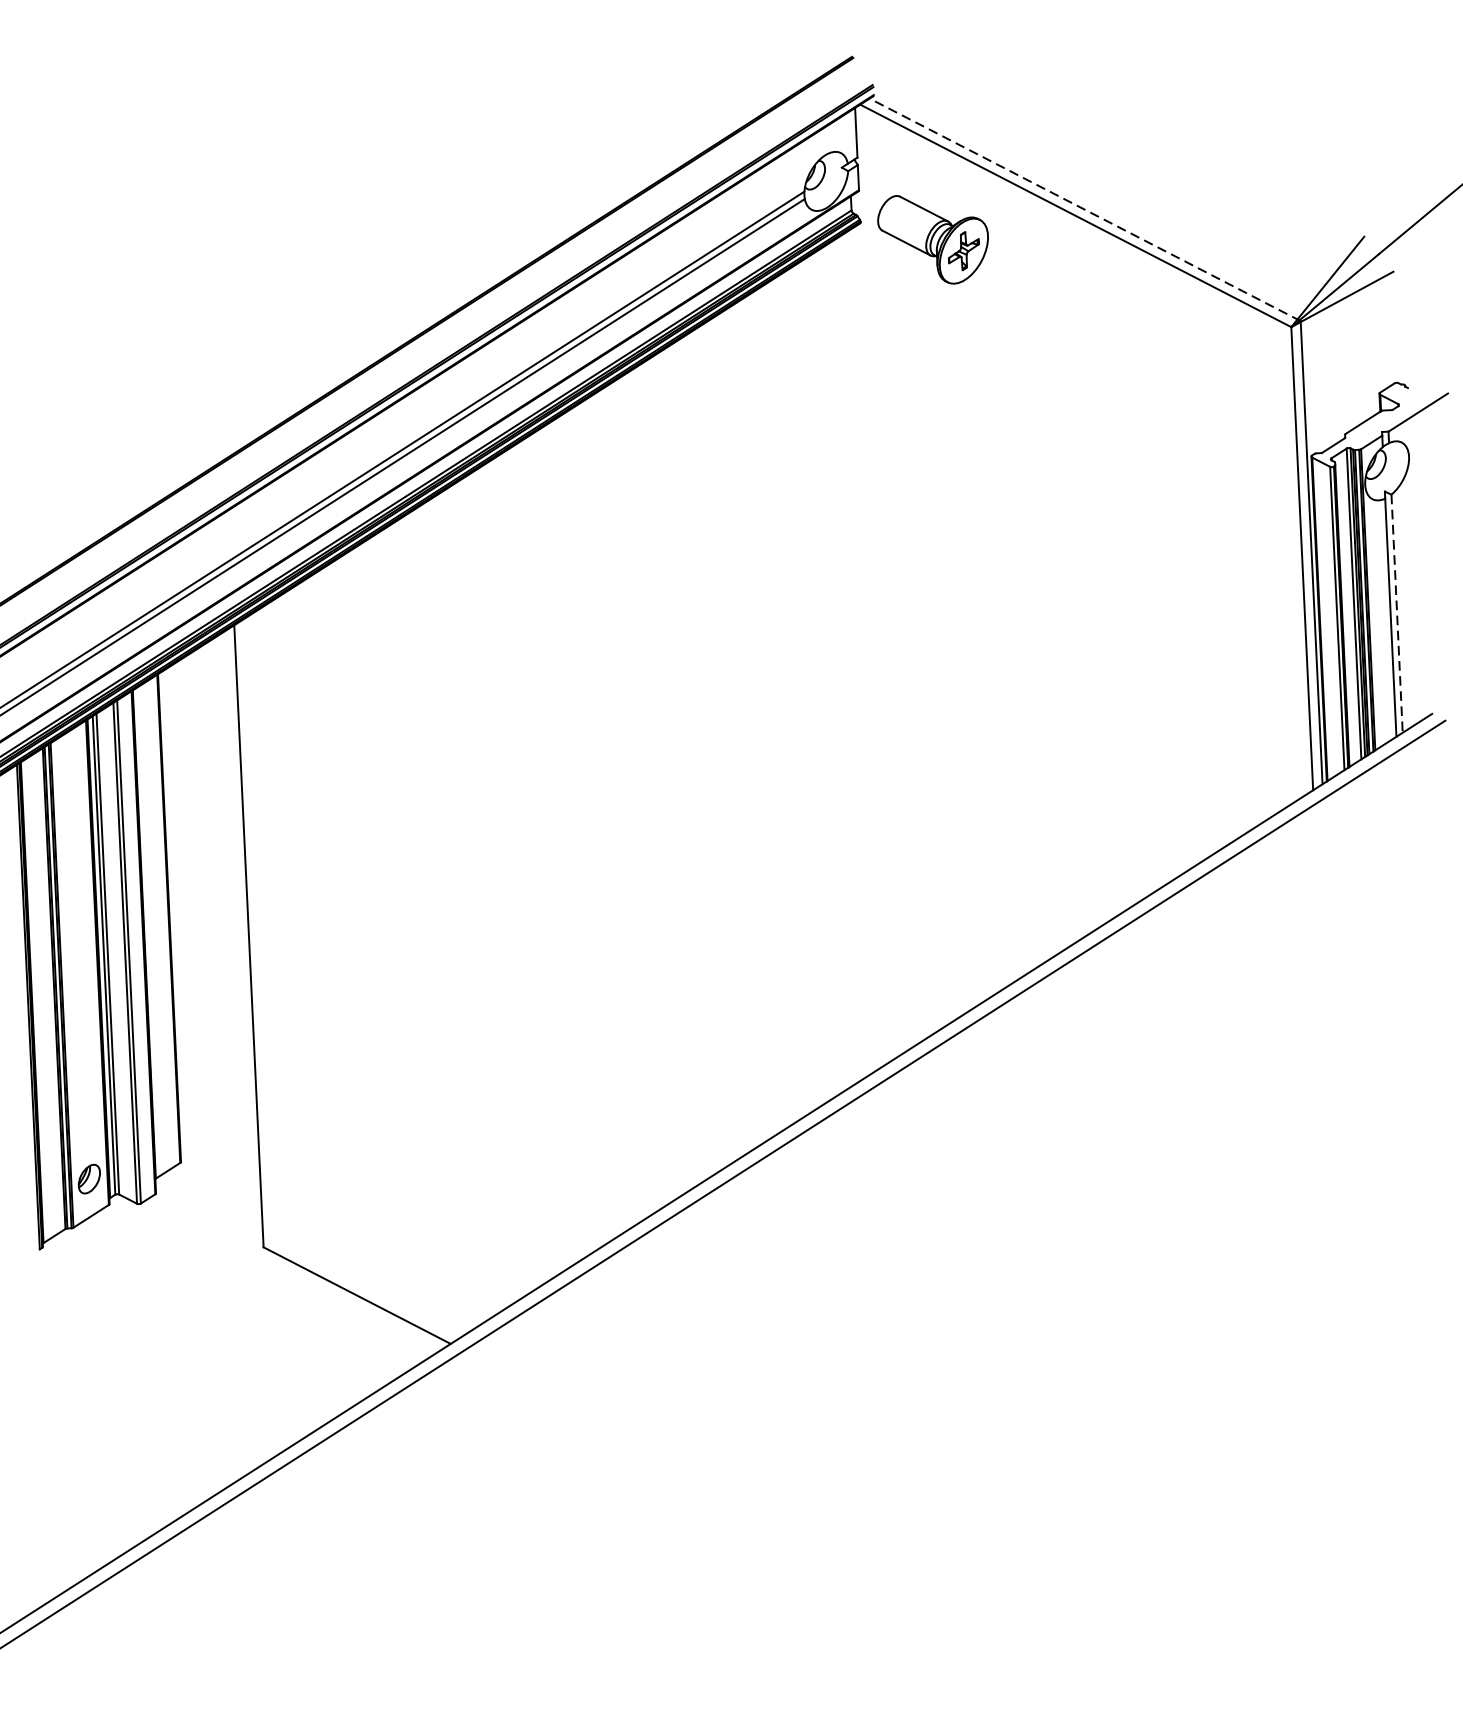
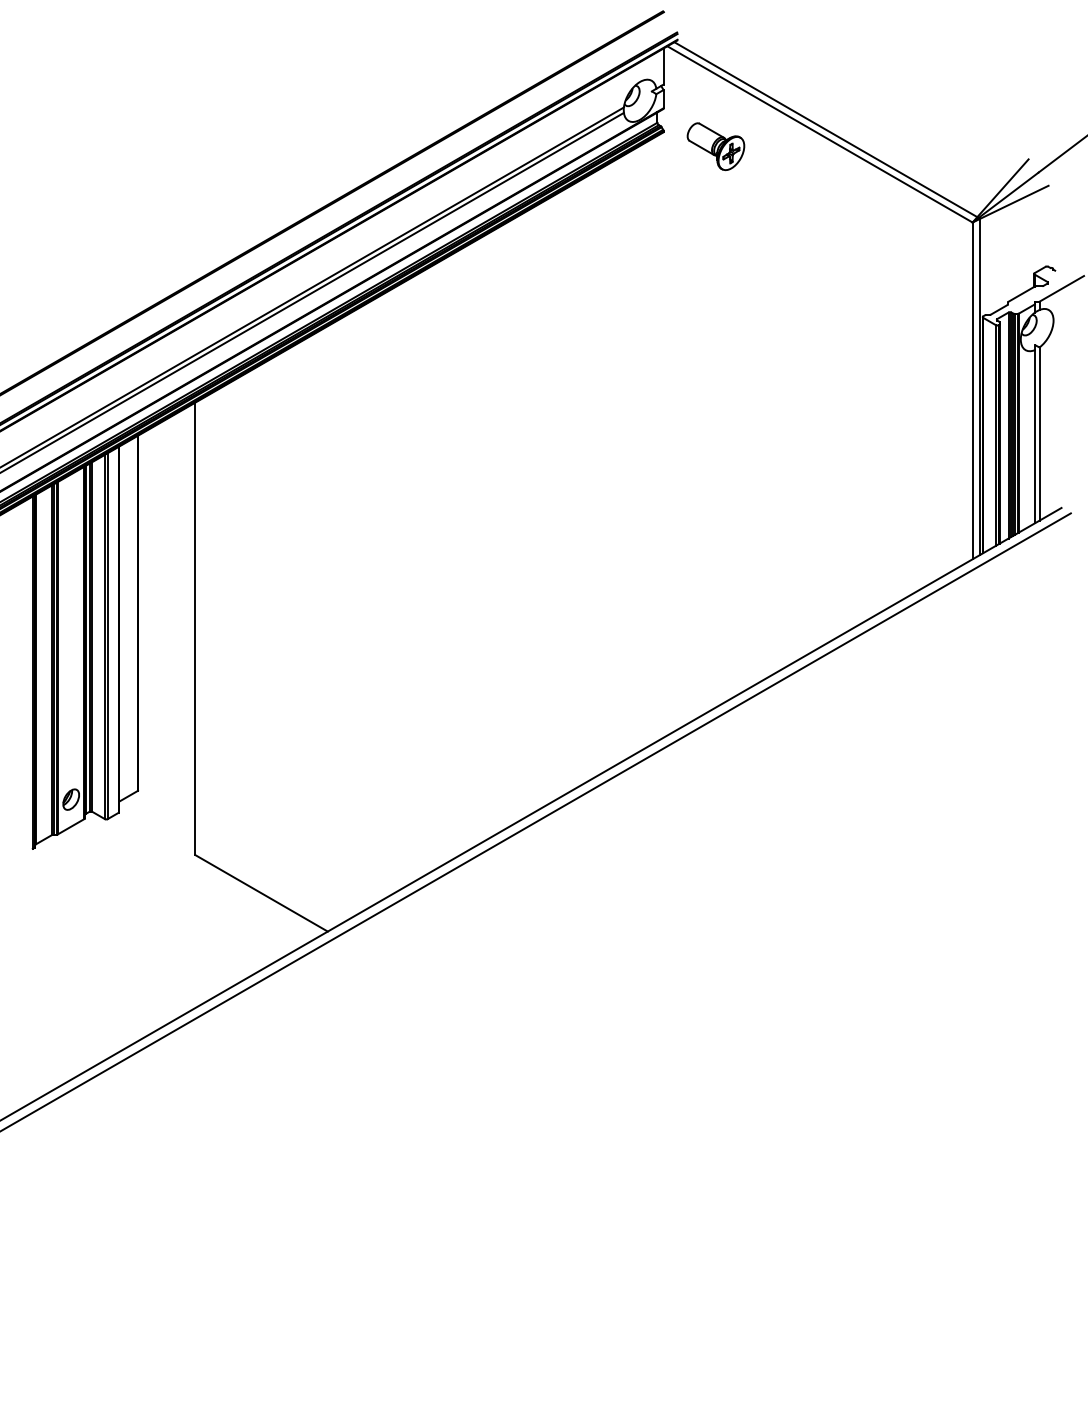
line: (1084, 210) -> (826, 130), dashed -> solid
part: (932, 239) -> (715, 146), size x0.71
line: (1397, 614) -> (1039, 434), dashed -> solid

